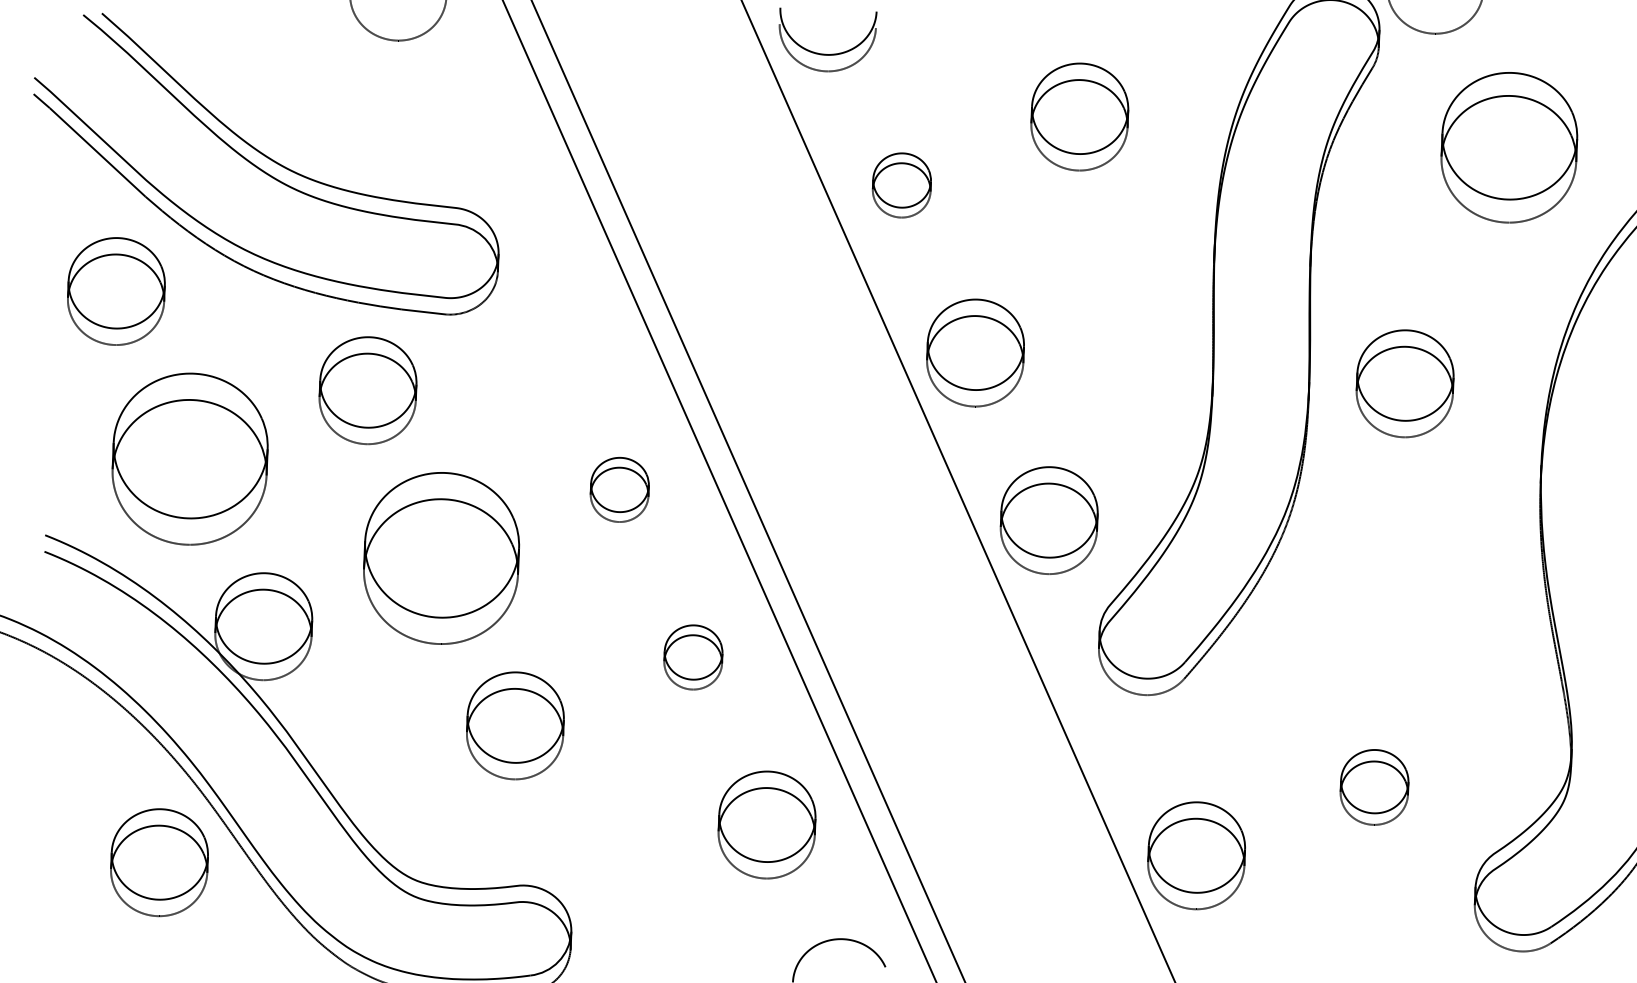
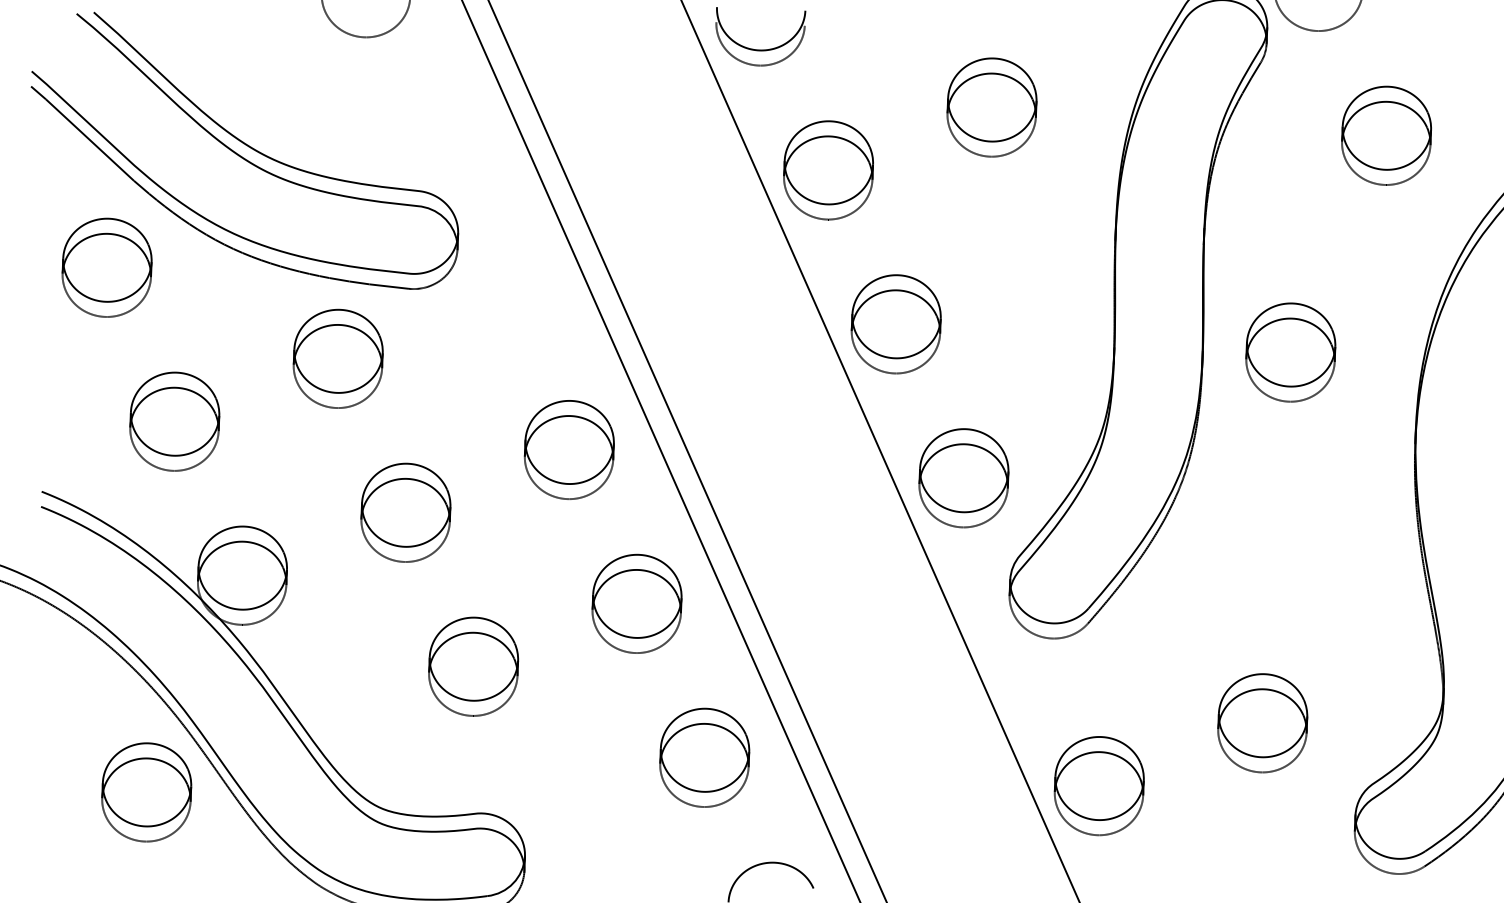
part: (1509, 147) -> (1386, 135), size x0.71
part: (901, 185) -> (828, 170), size x1.67
part: (189, 458) -> (174, 421), size x0.62
part: (619, 489) -> (569, 449), size x1.67
part: (441, 557) -> (405, 512), size x0.62
part: (693, 657) -> (637, 603), size x1.67
part: (1374, 787) -> (1262, 723), size x1.43

